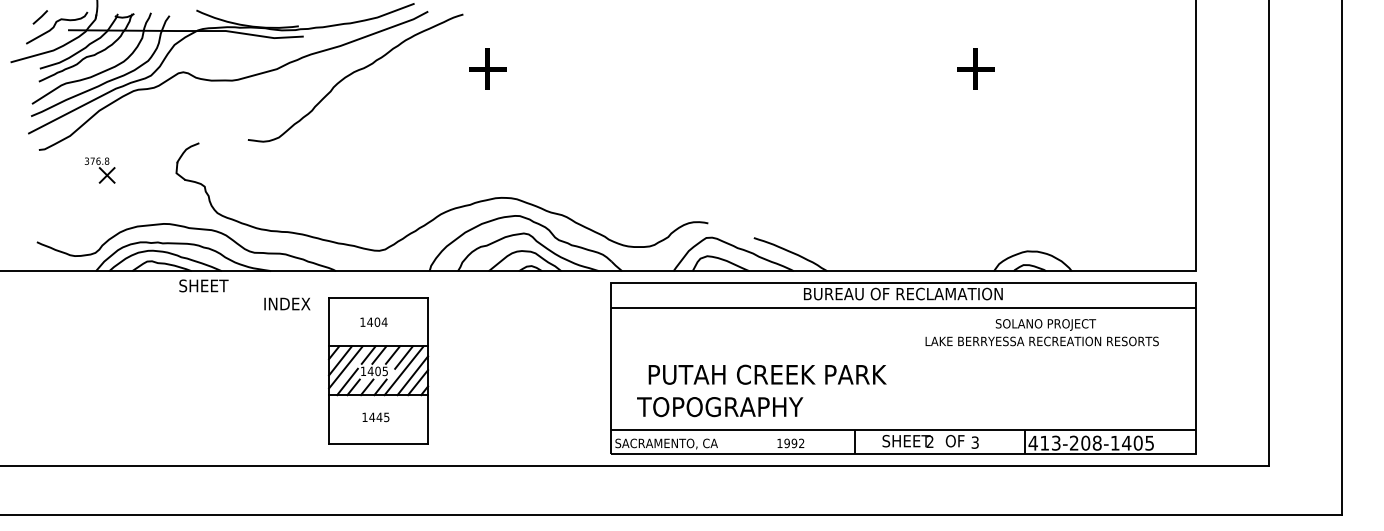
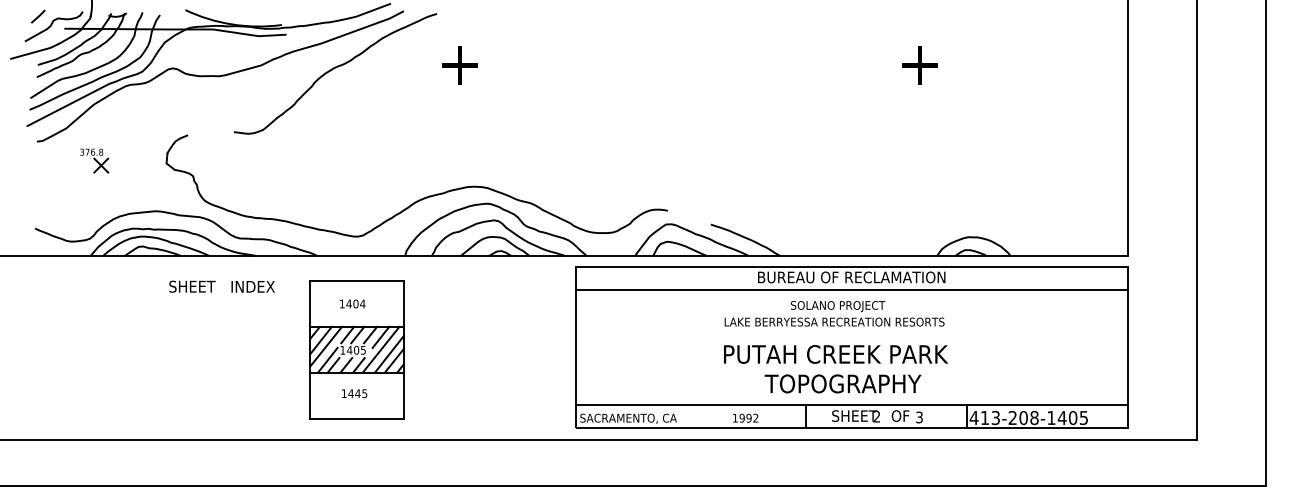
text: (203, 285) -> (192, 286), moved
text: (287, 303) -> (253, 286), moved
text: (1041, 332) -> (833, 313), moved
text: (767, 374) -> (835, 354), moved
text: (720, 407) -> (843, 384), moved

